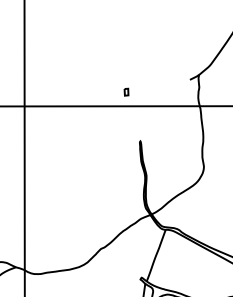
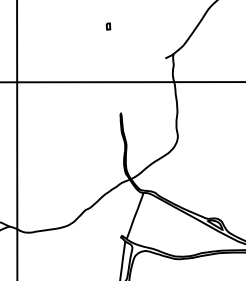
part: (126, 92) -> (108, 26), moved

